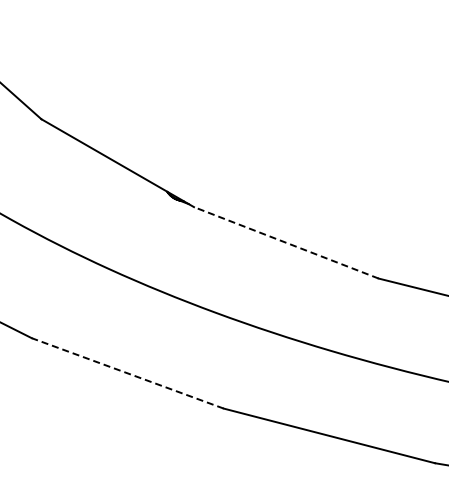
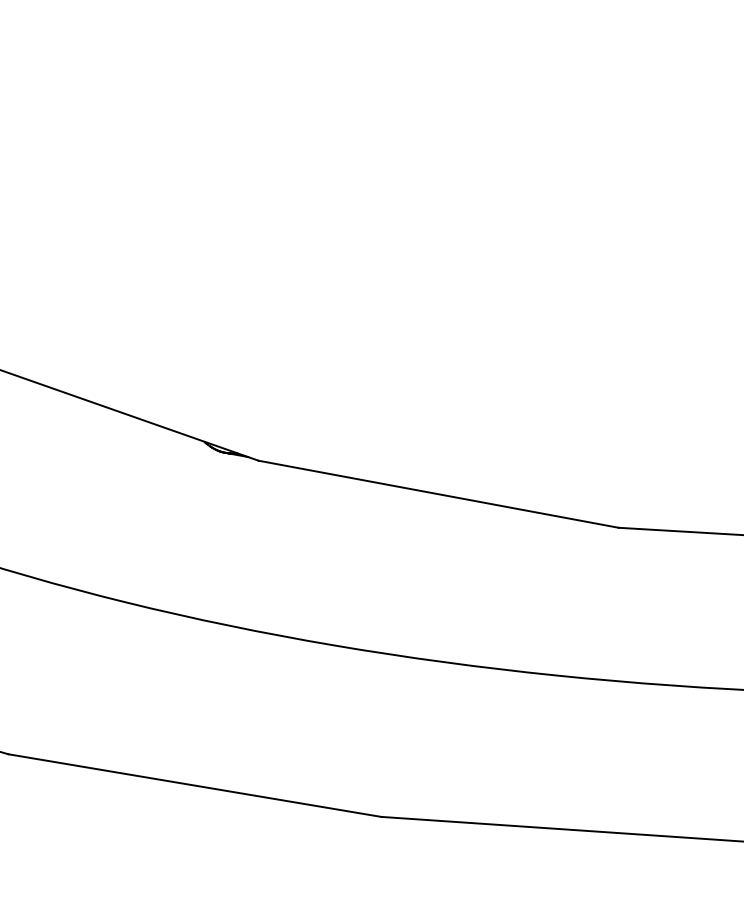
line: (285, 242) -> (436, 493), dashed -> solid
line: (127, 373) -> (194, 785), dashed -> solid

